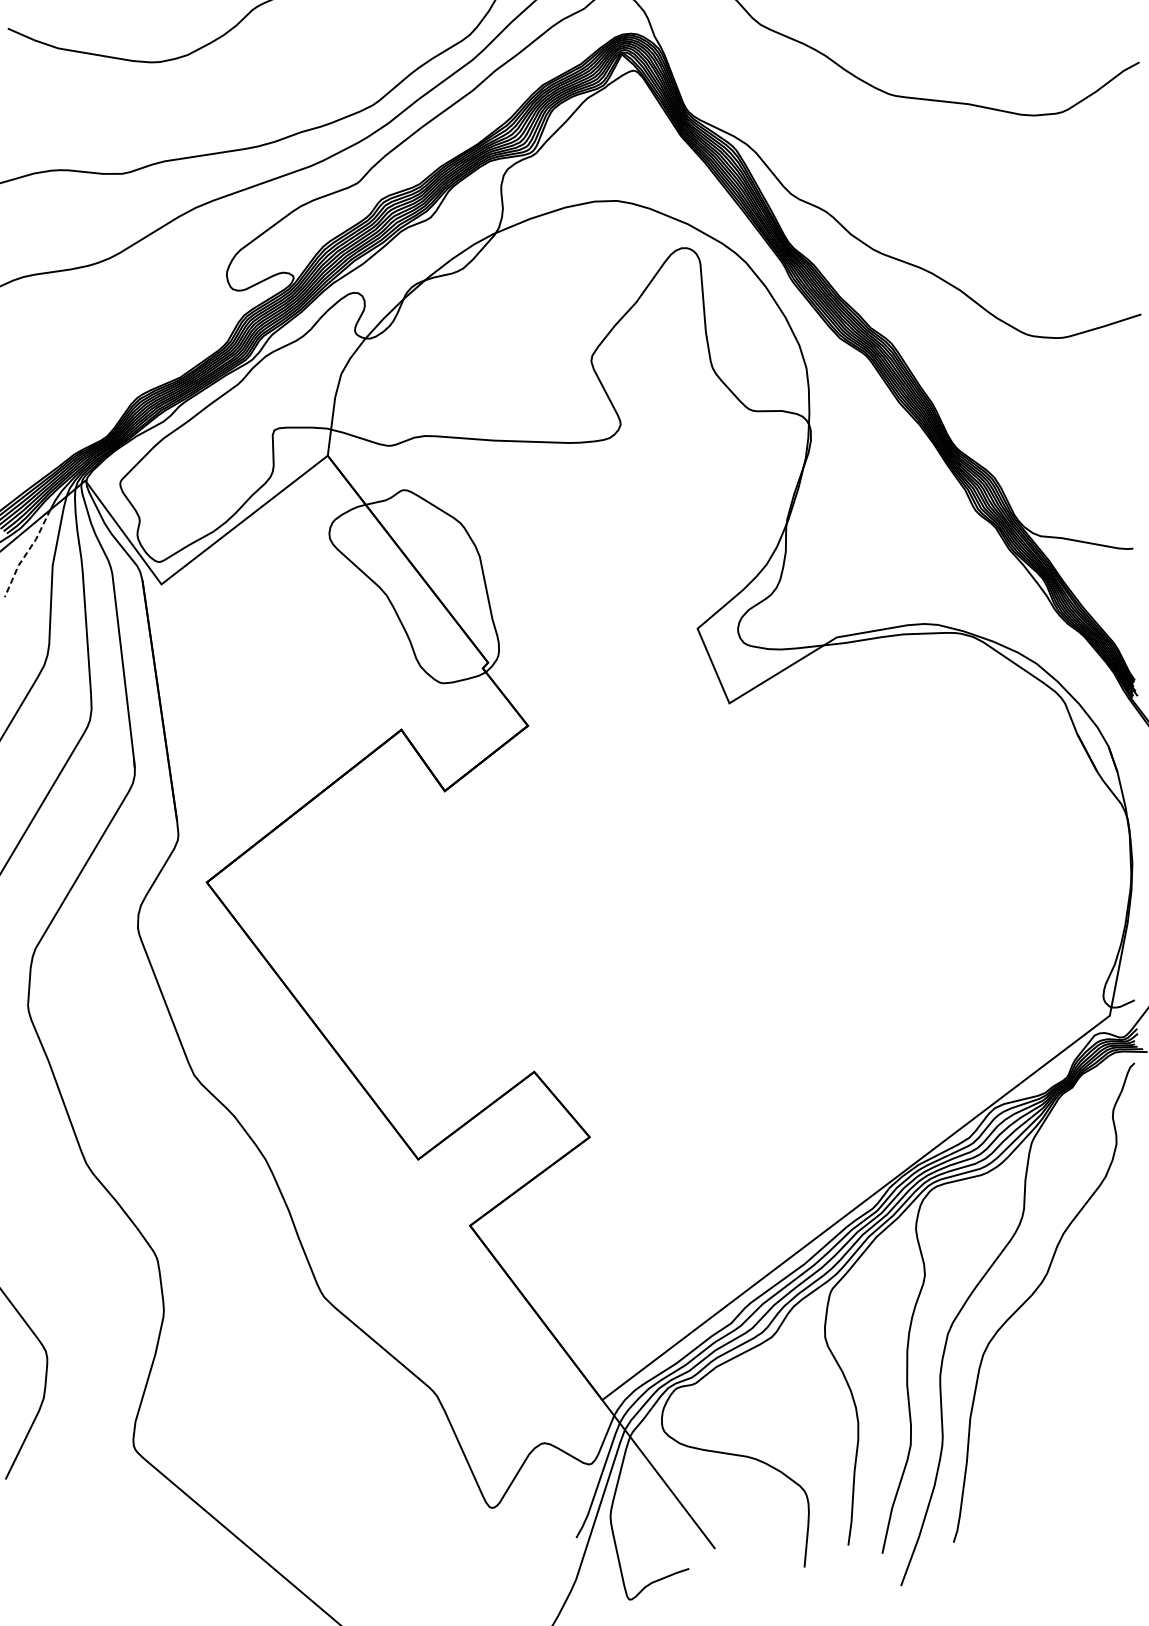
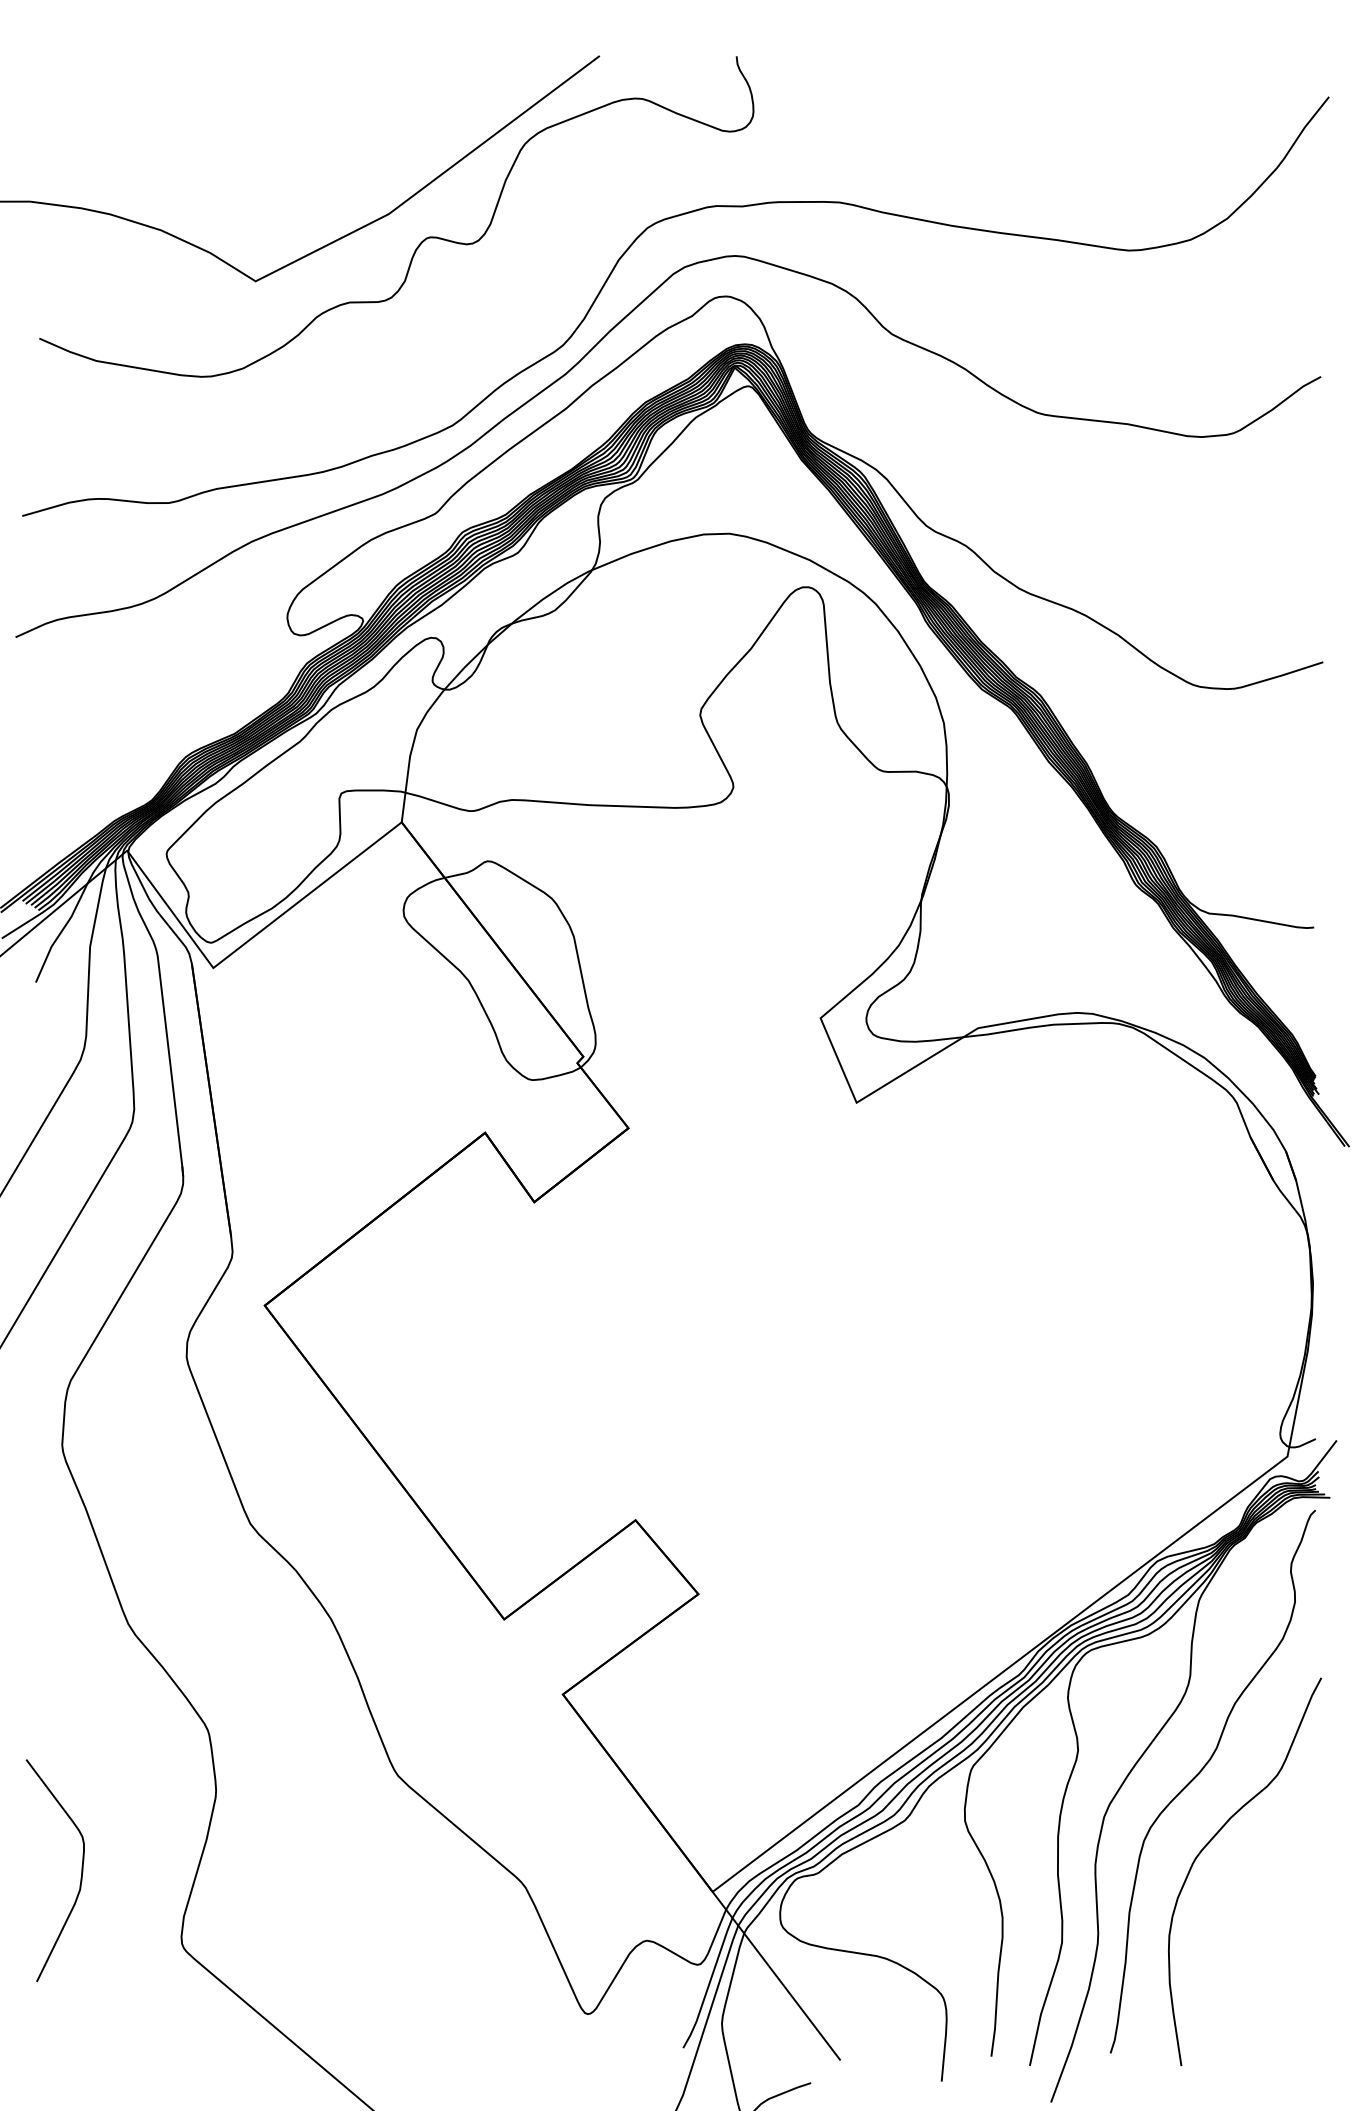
line: (26, 553) -> (60, 933), dashed -> solid
curve: (1042, 1355) -> (1211, 1841), added

